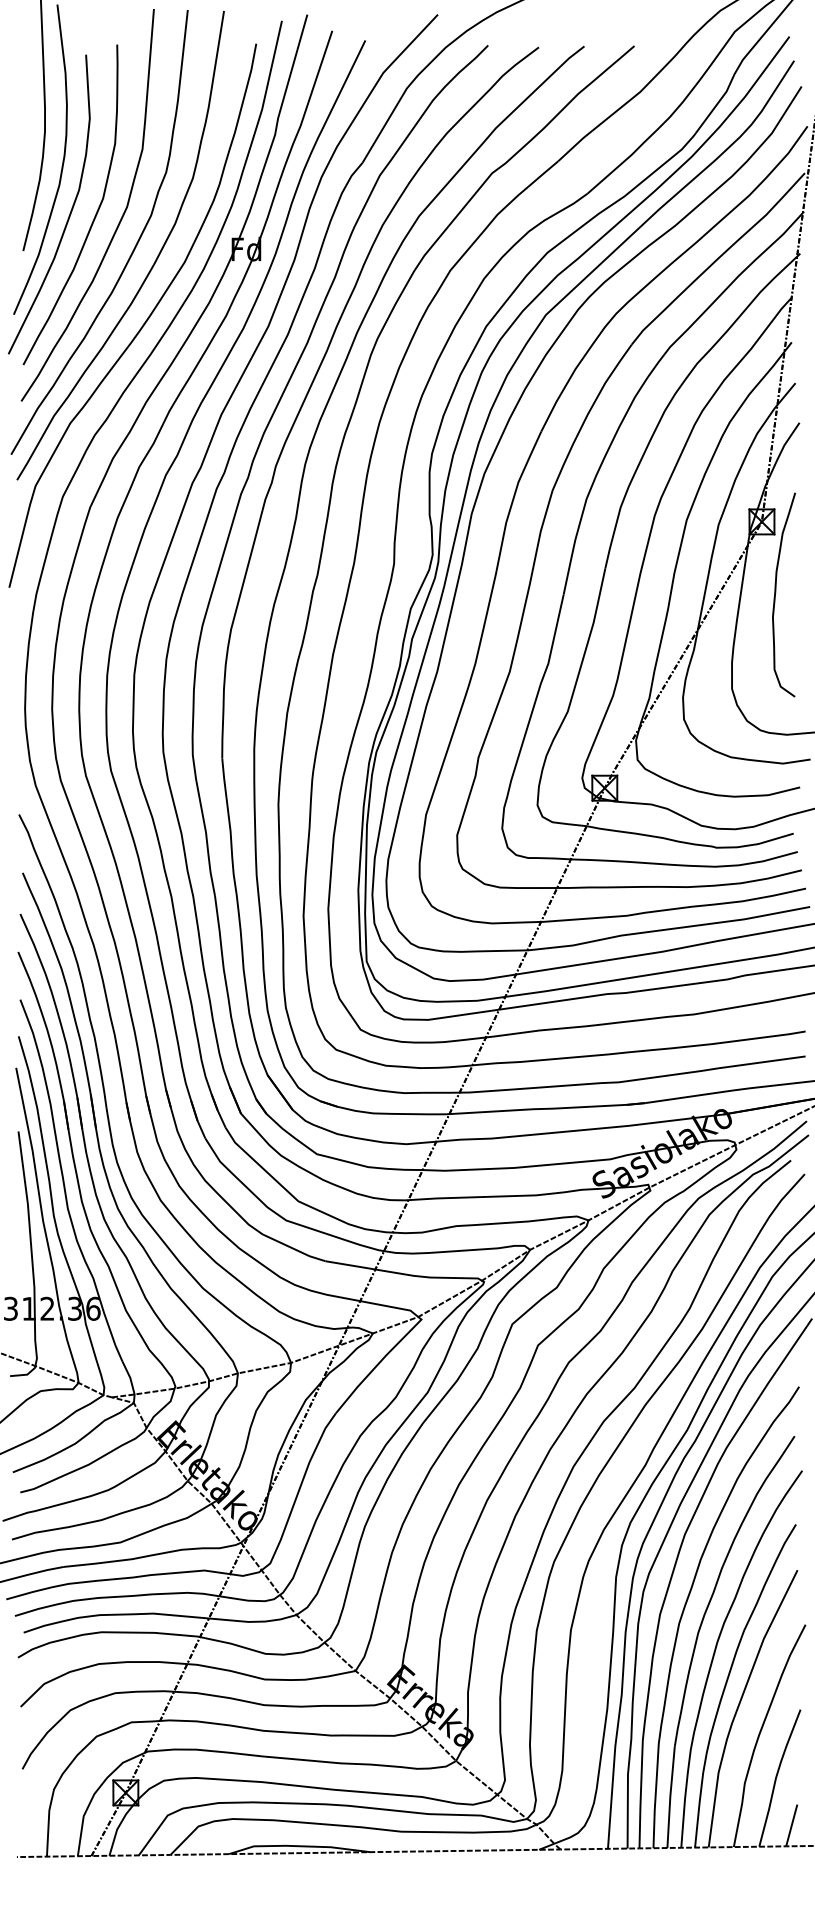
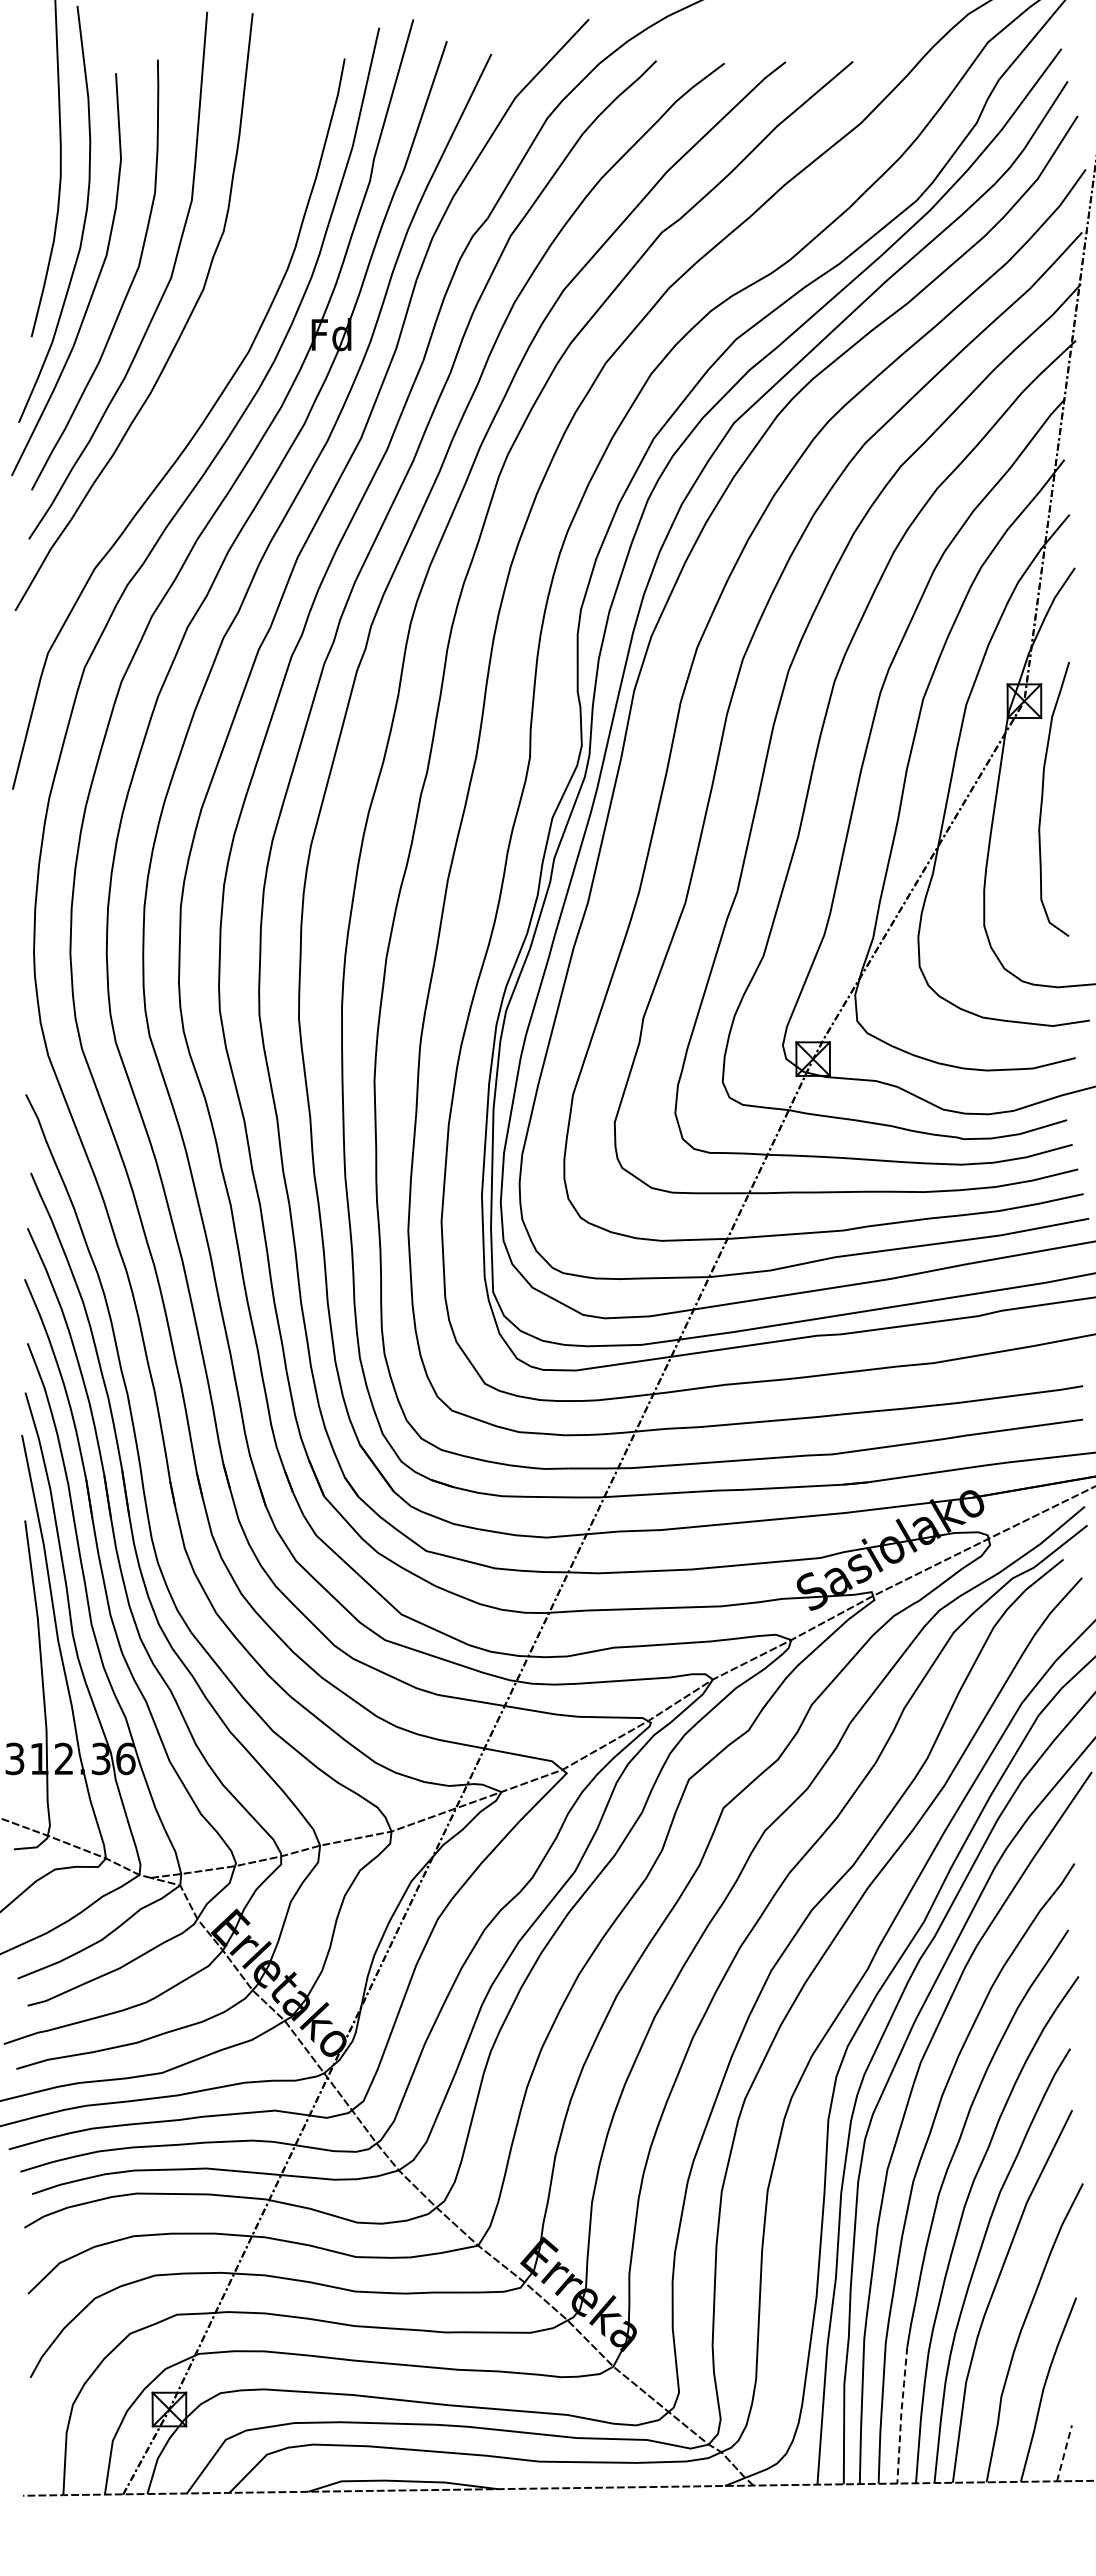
curve: (154, 262) -> (207, 352), removed
line: (670, 1796) -> (901, 2414), solid -> dashed
line: (791, 1824) -> (1064, 2452), solid -> dashed

